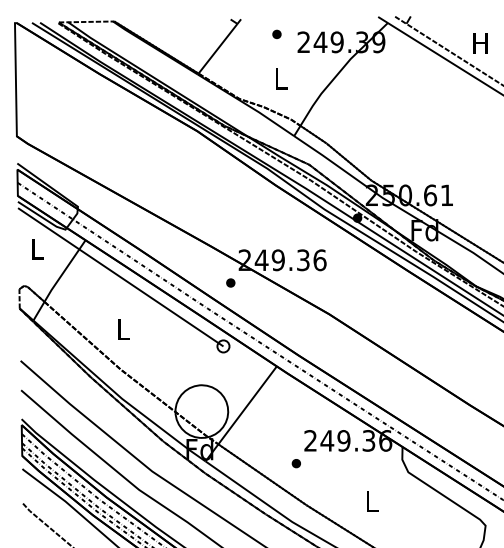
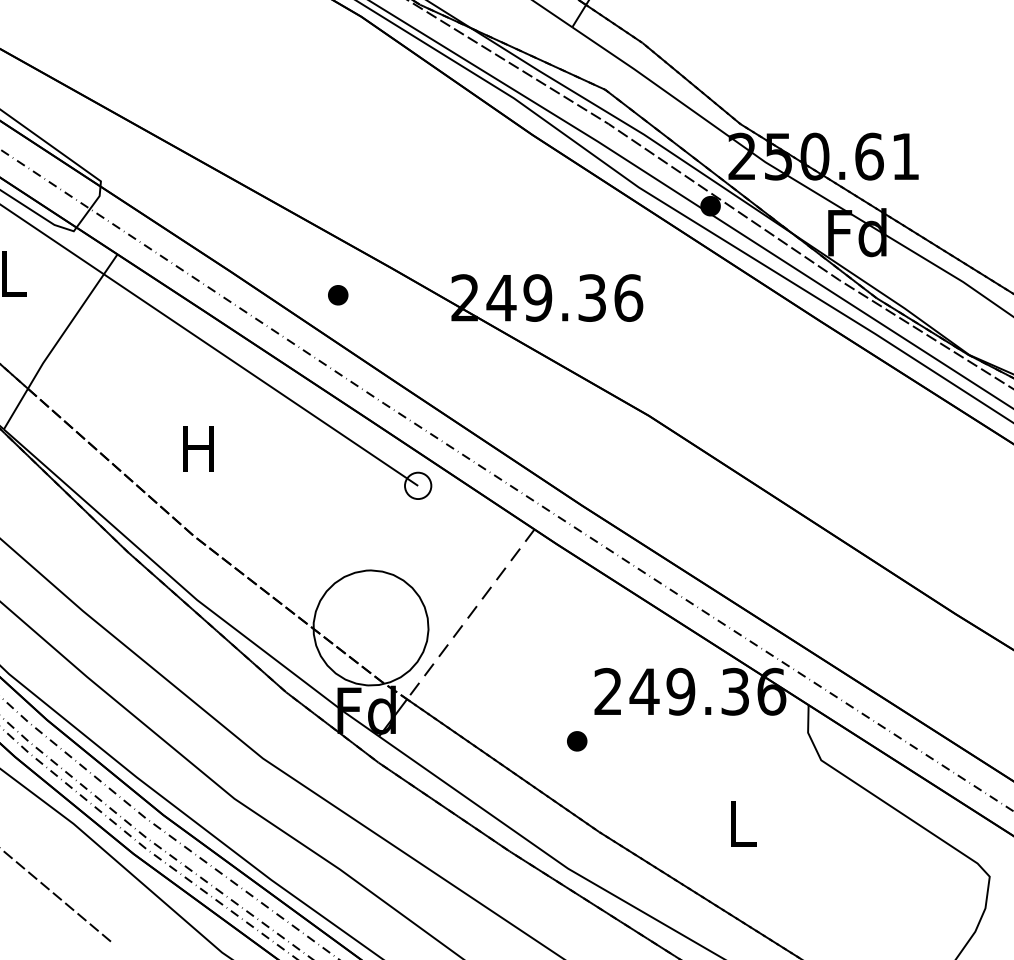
part: (230, 282) -> (337, 294), moved
text: (122, 329) -> (198, 448), L -> H
line: (247, 405) -> (470, 614), solid -> dashed

